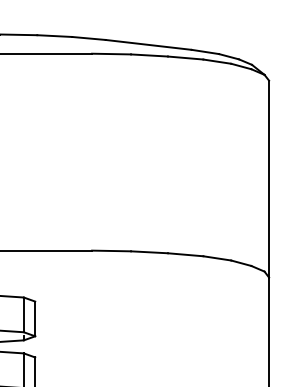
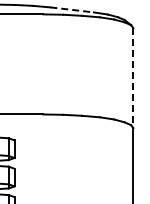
line: (149, 44) -> (72, 9), solid -> dashed
line: (269, 179) -> (133, 78), solid -> dashed

